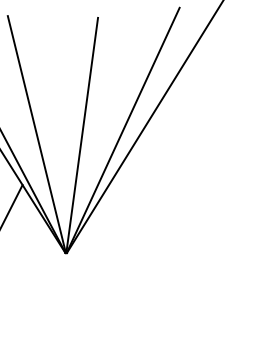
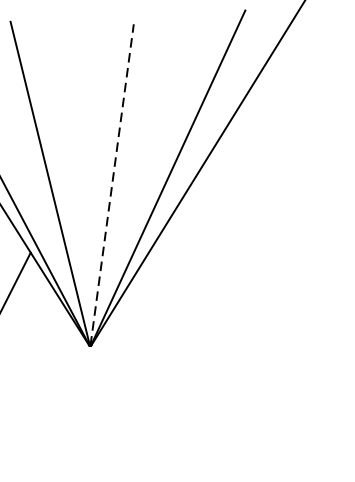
line: (82, 135) -> (112, 184), solid -> dashed

